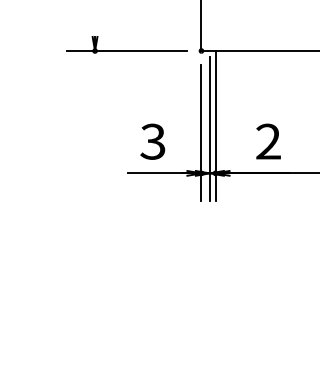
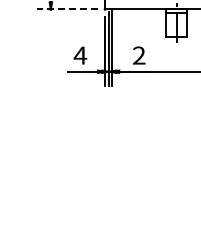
line: (127, 51) -> (67, 9), solid -> dashed
text: (153, 141) -> (80, 55), 3 -> 4

